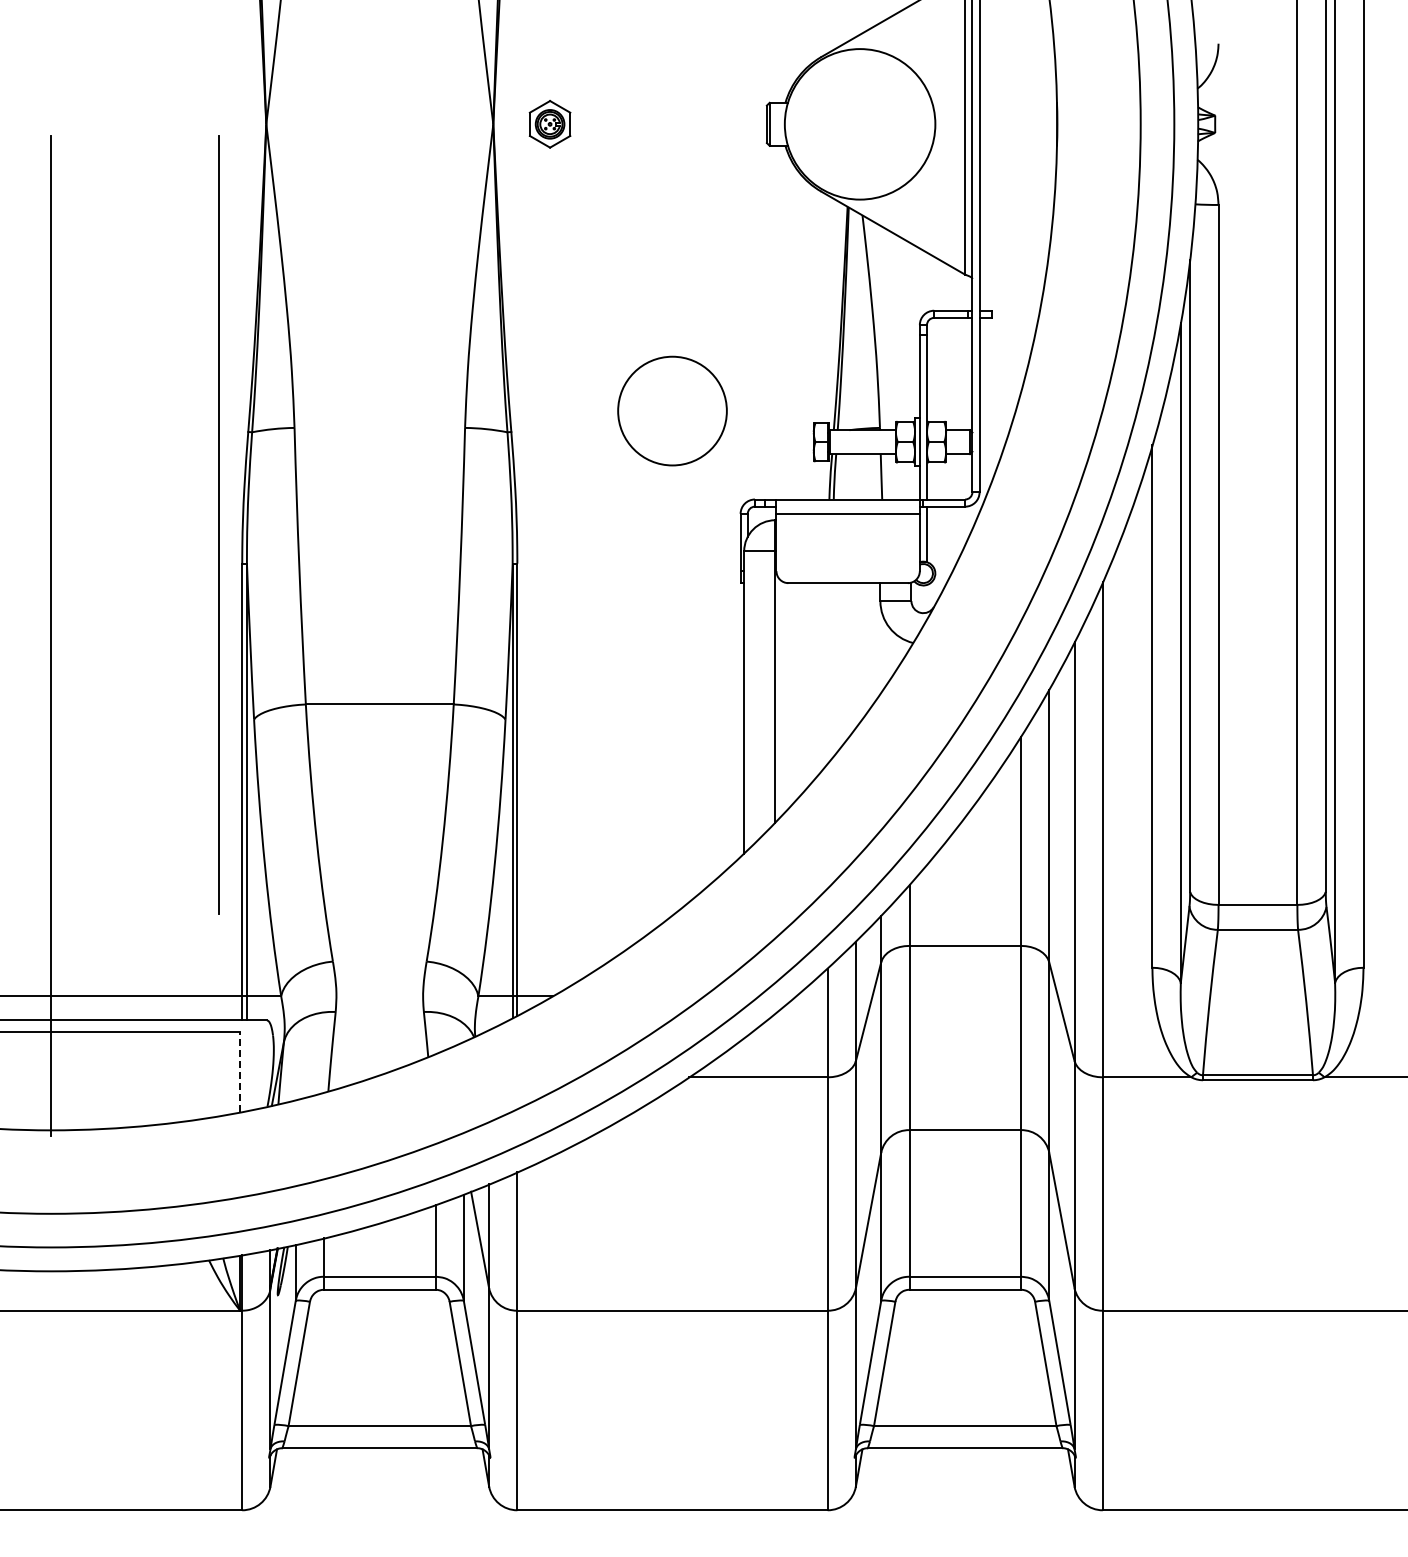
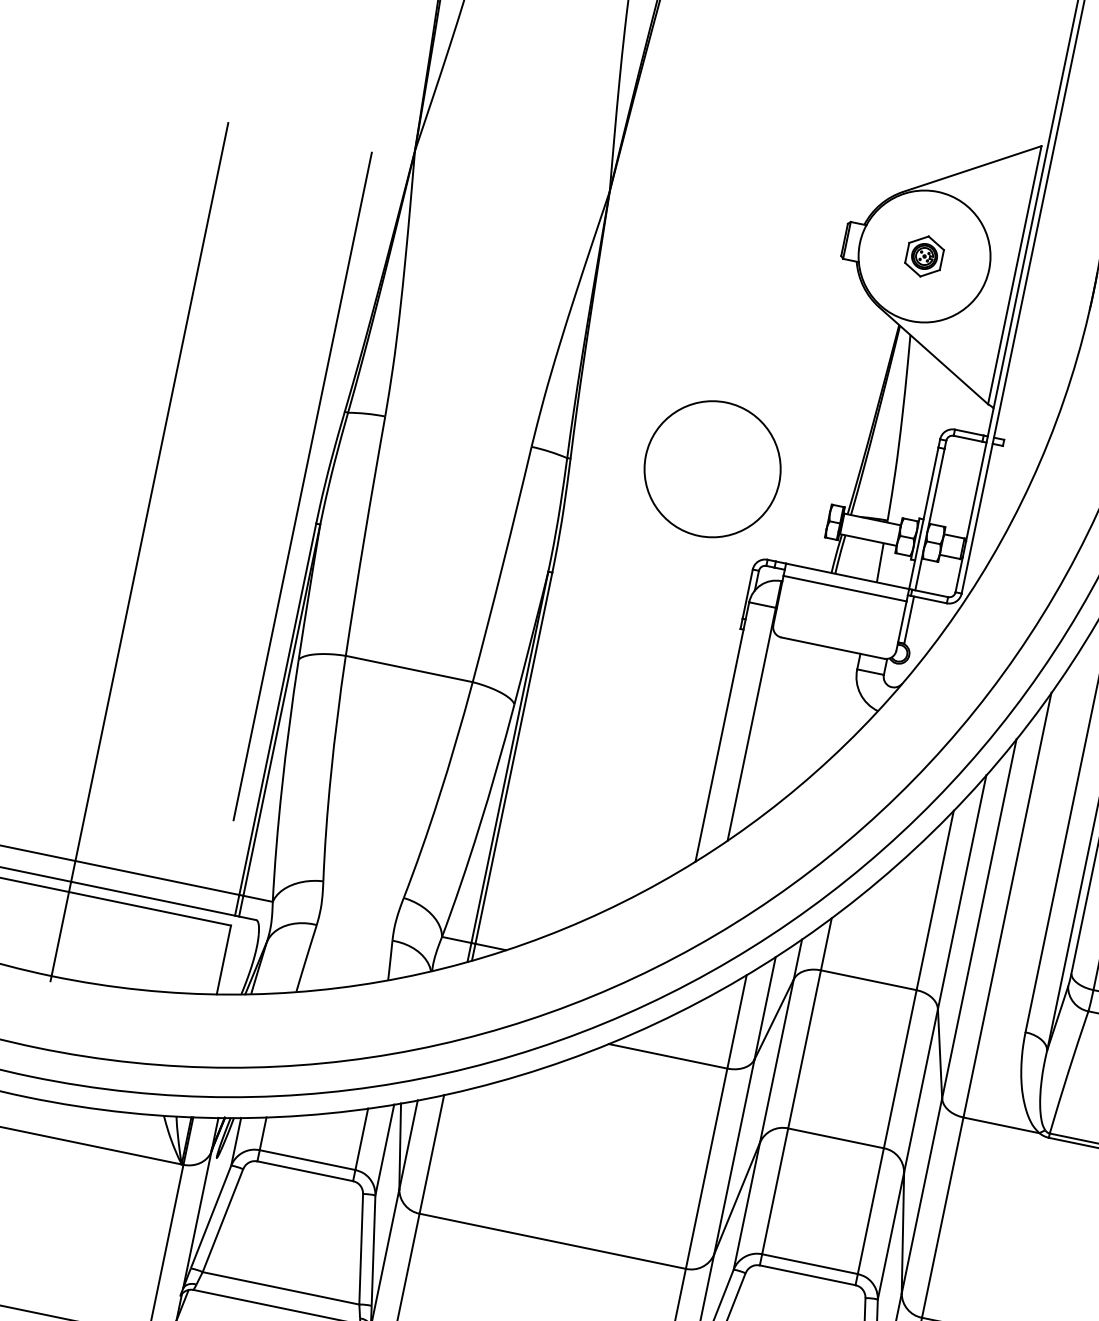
part: (549, 124) -> (924, 256), moved
circle: (672, 410) -> (712, 468), size x1.43
line: (240, 1071) -> (224, 959), dashed -> solid

